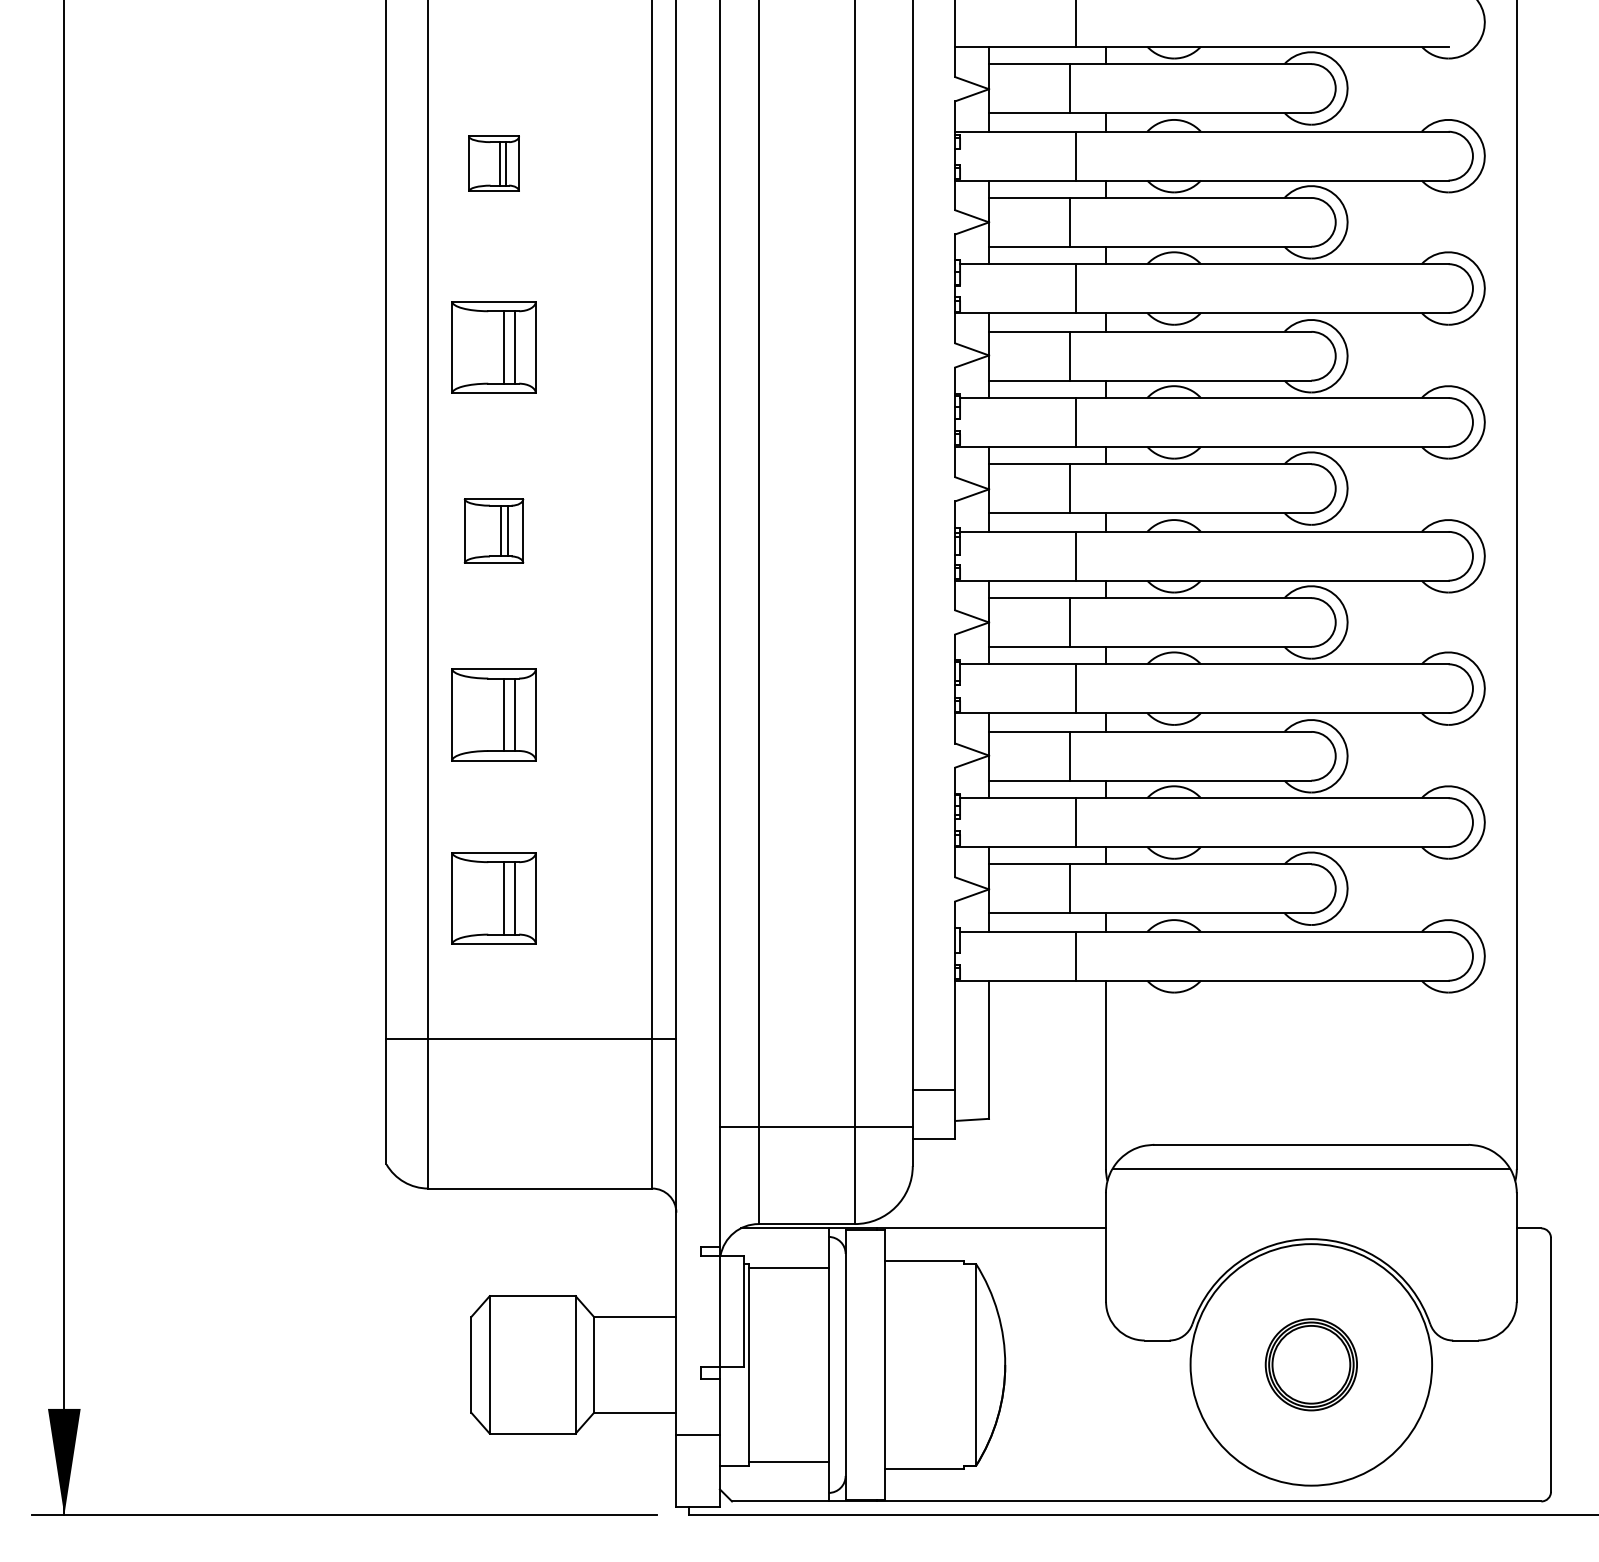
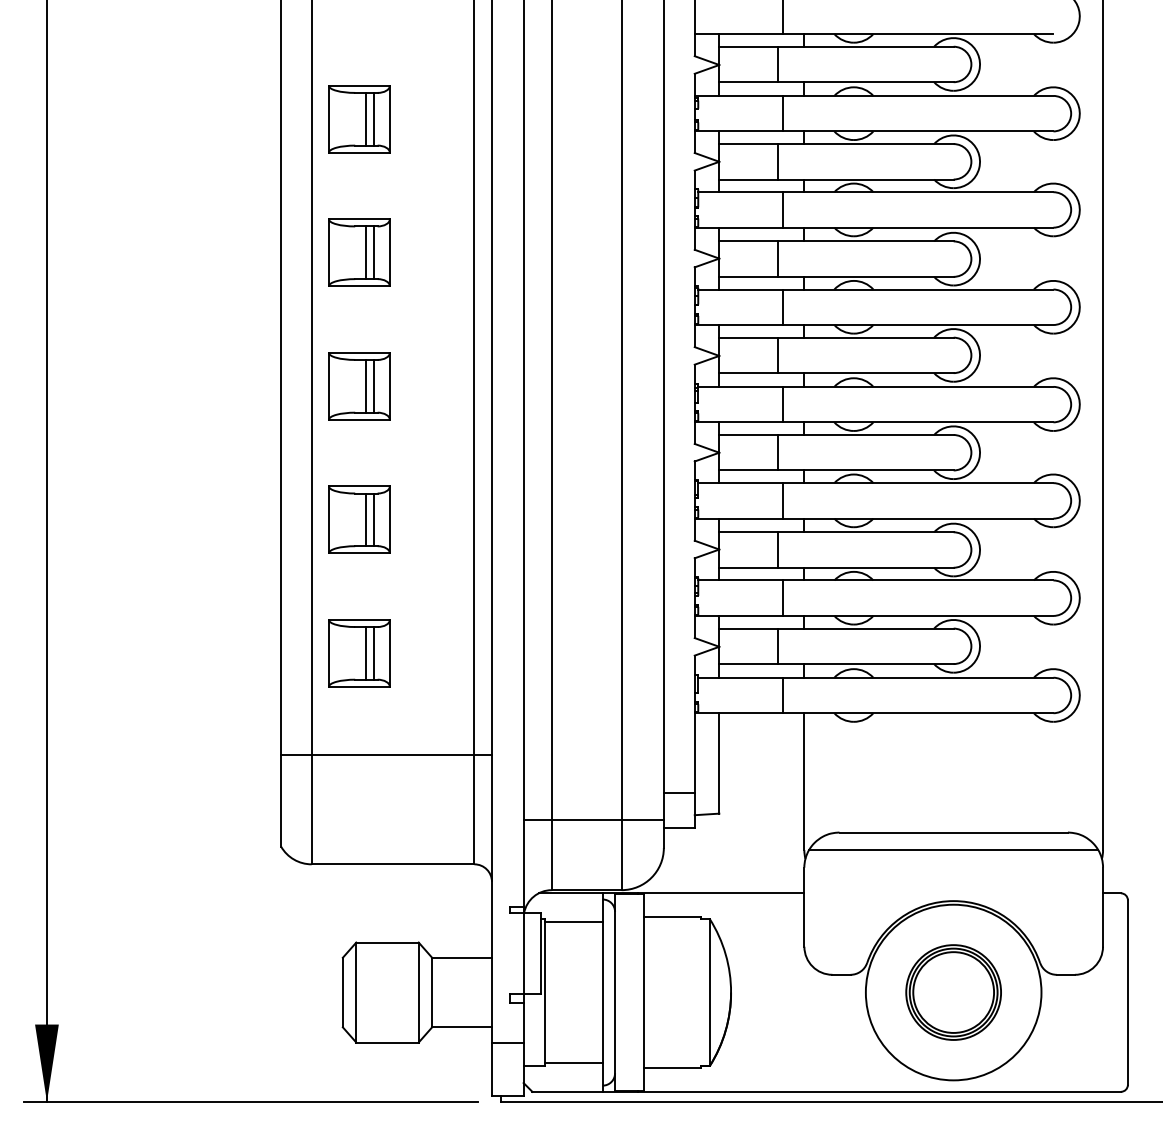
part: (493, 163) -> (359, 119), size x1.67
part: (493, 530) -> (359, 385), size x1.43
part: (1311, 1364) -> (953, 992), size x1.43

